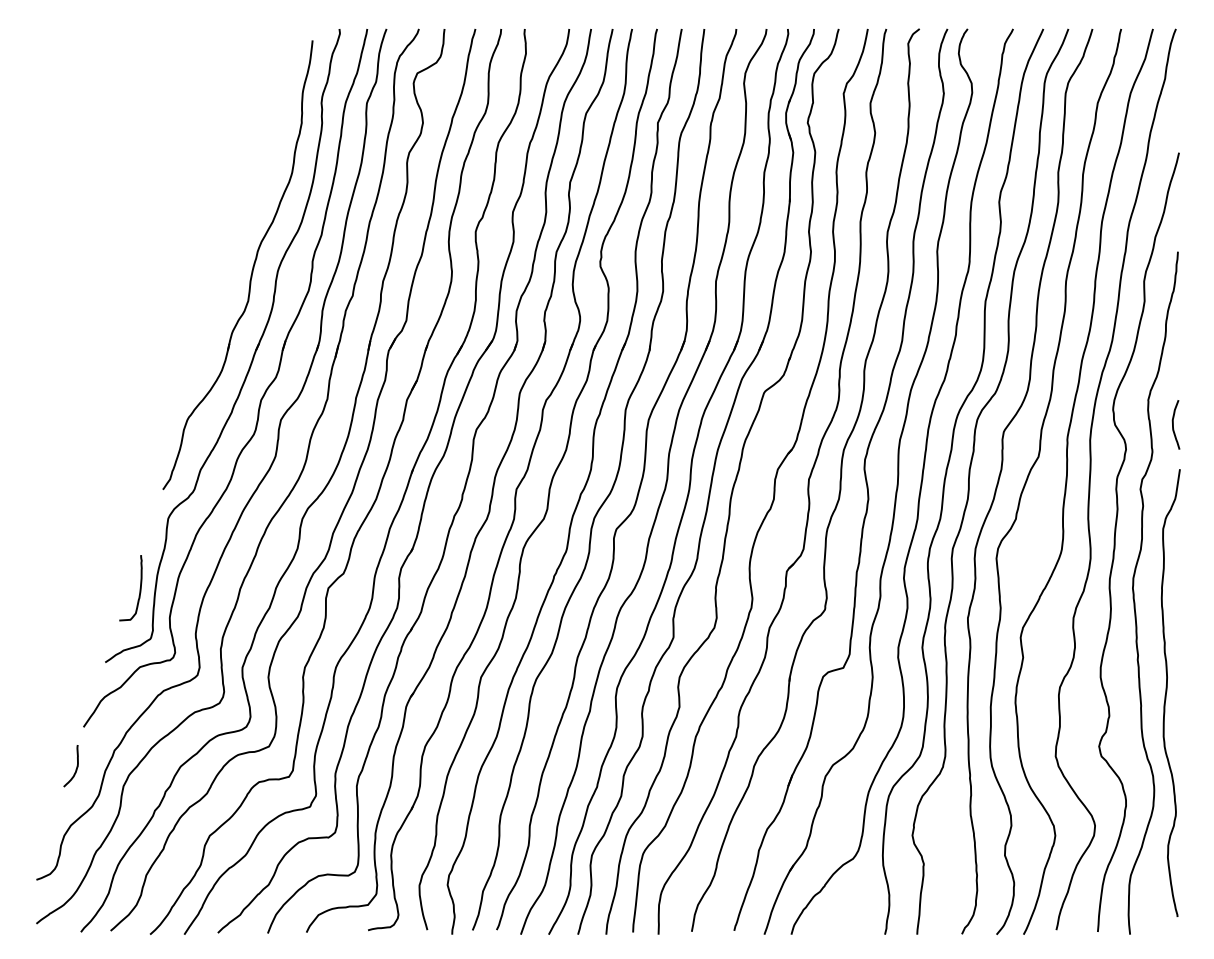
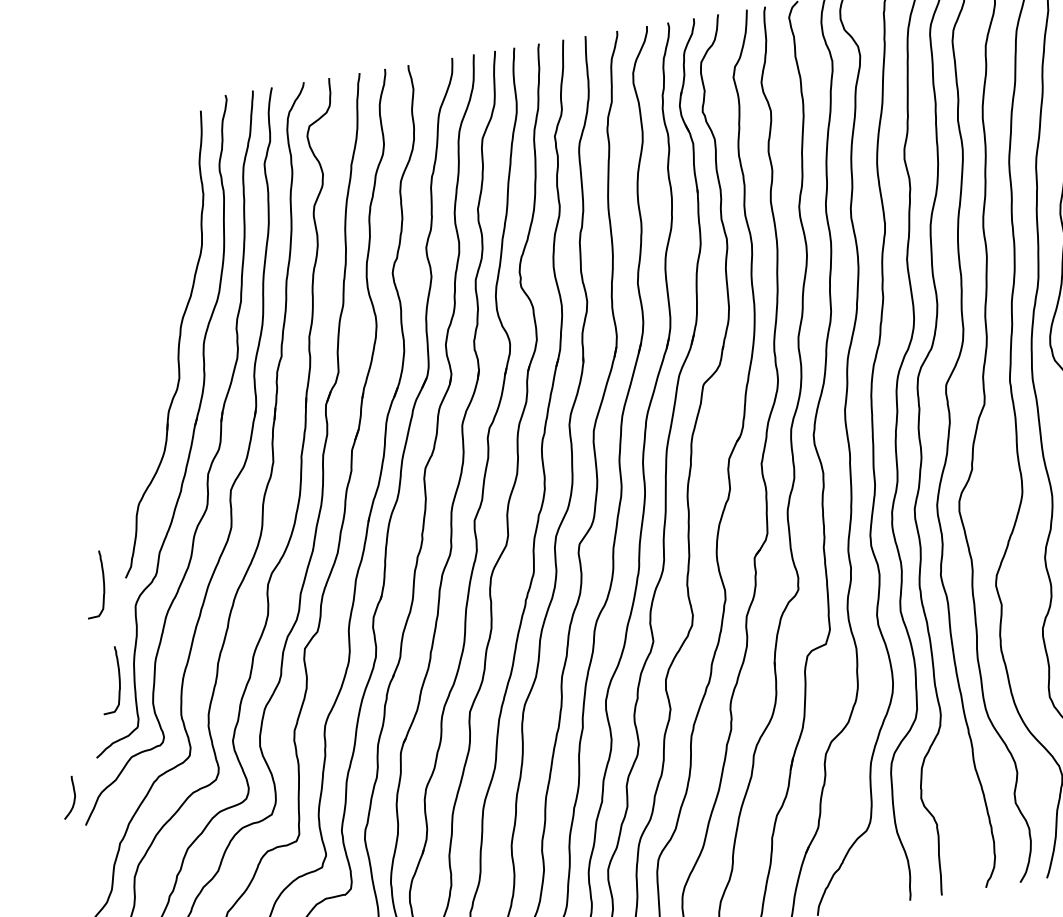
curve: (139, 491) -> (102, 583), added
curve: (75, 769) -> (73, 800), moved

